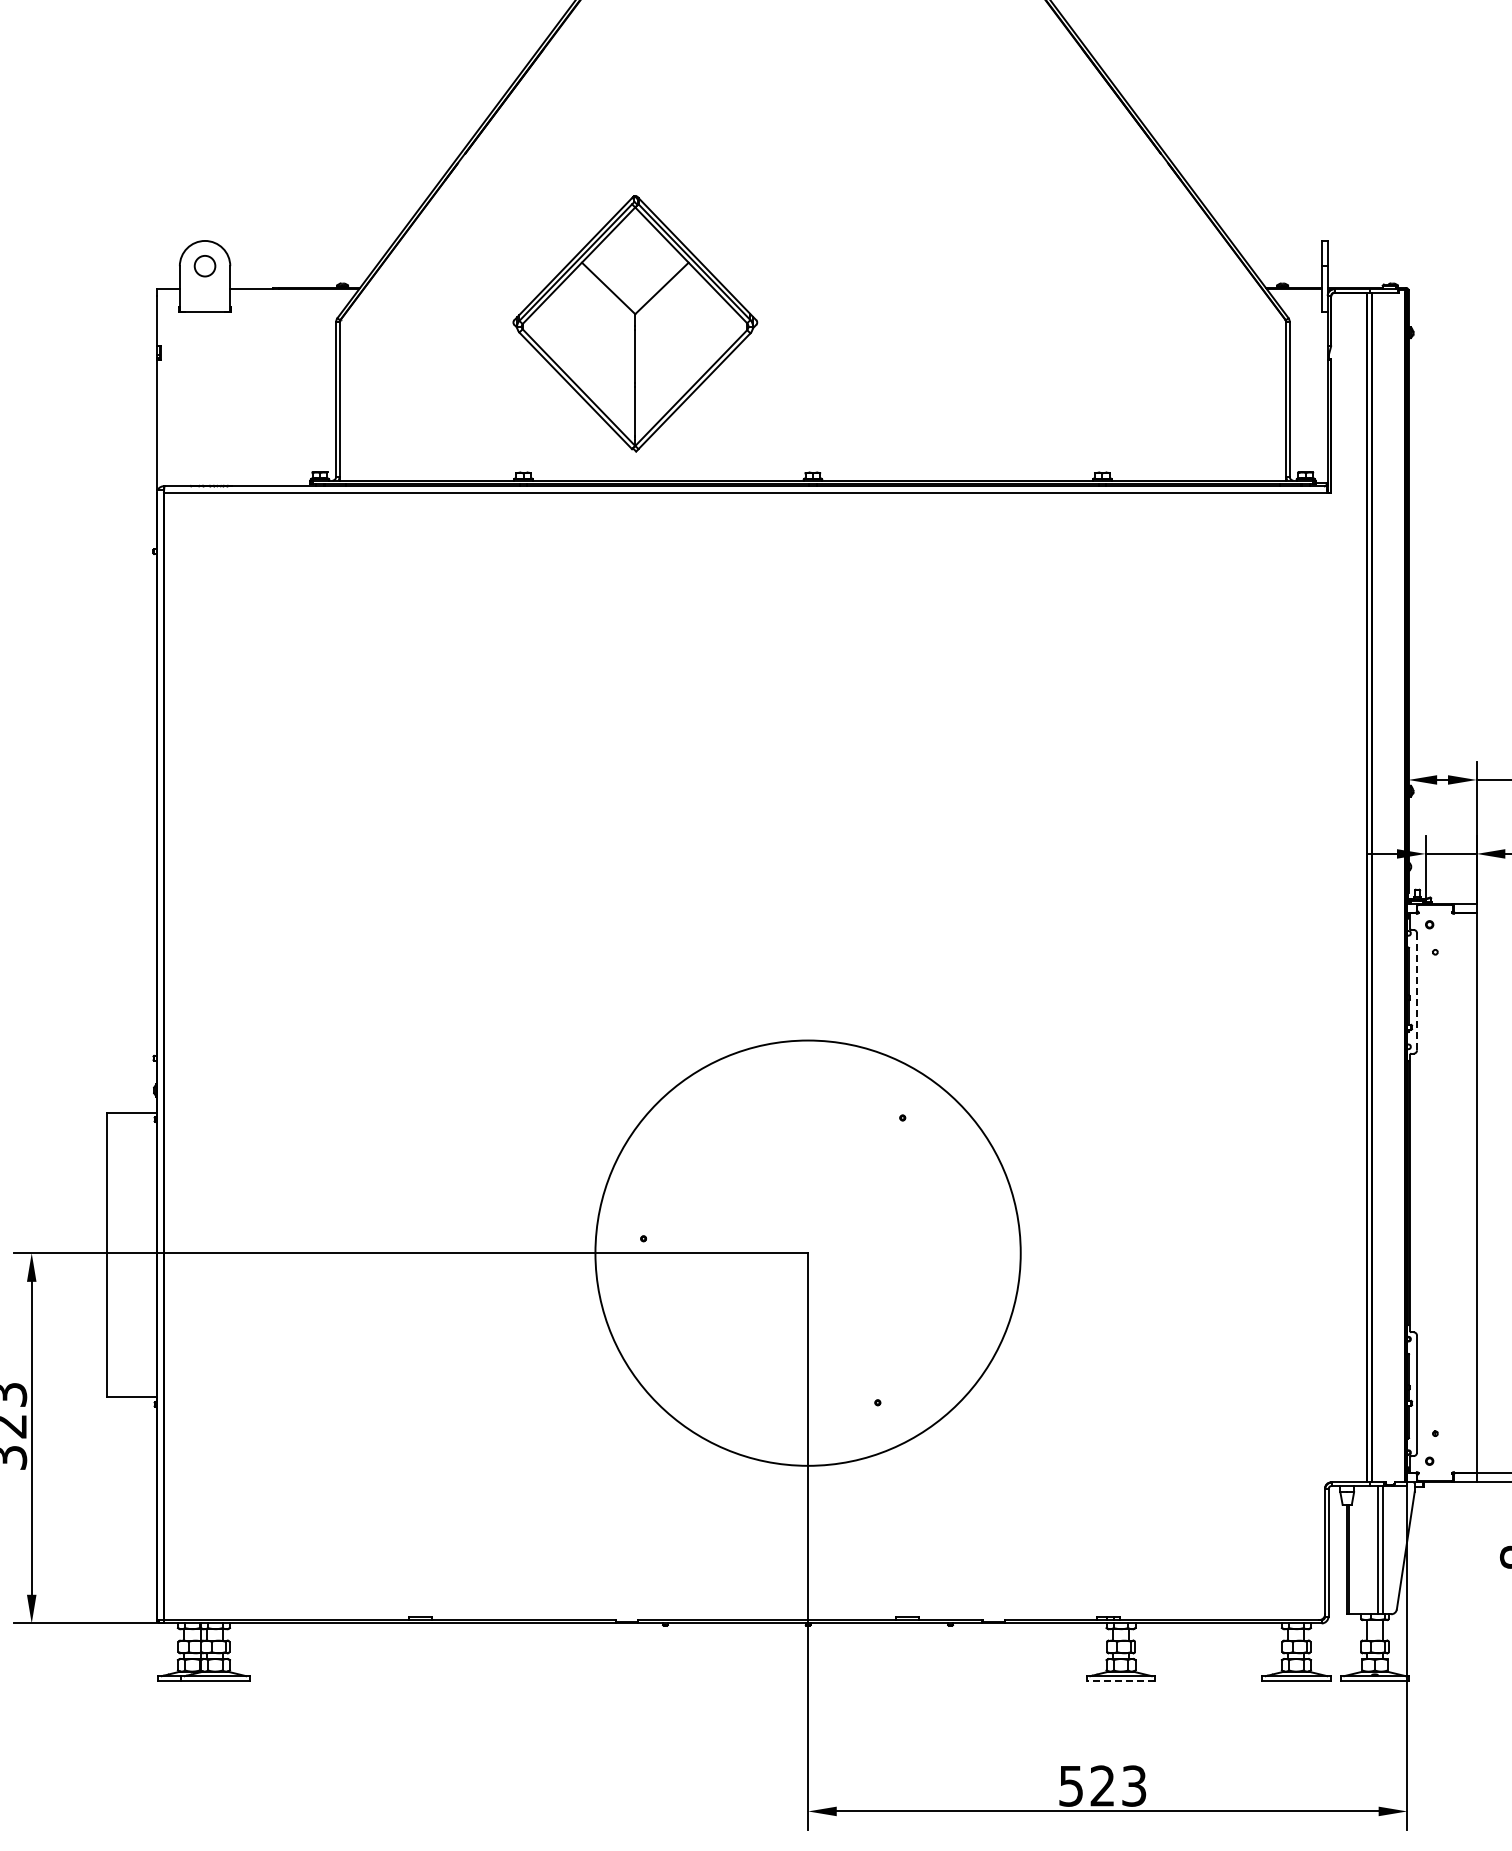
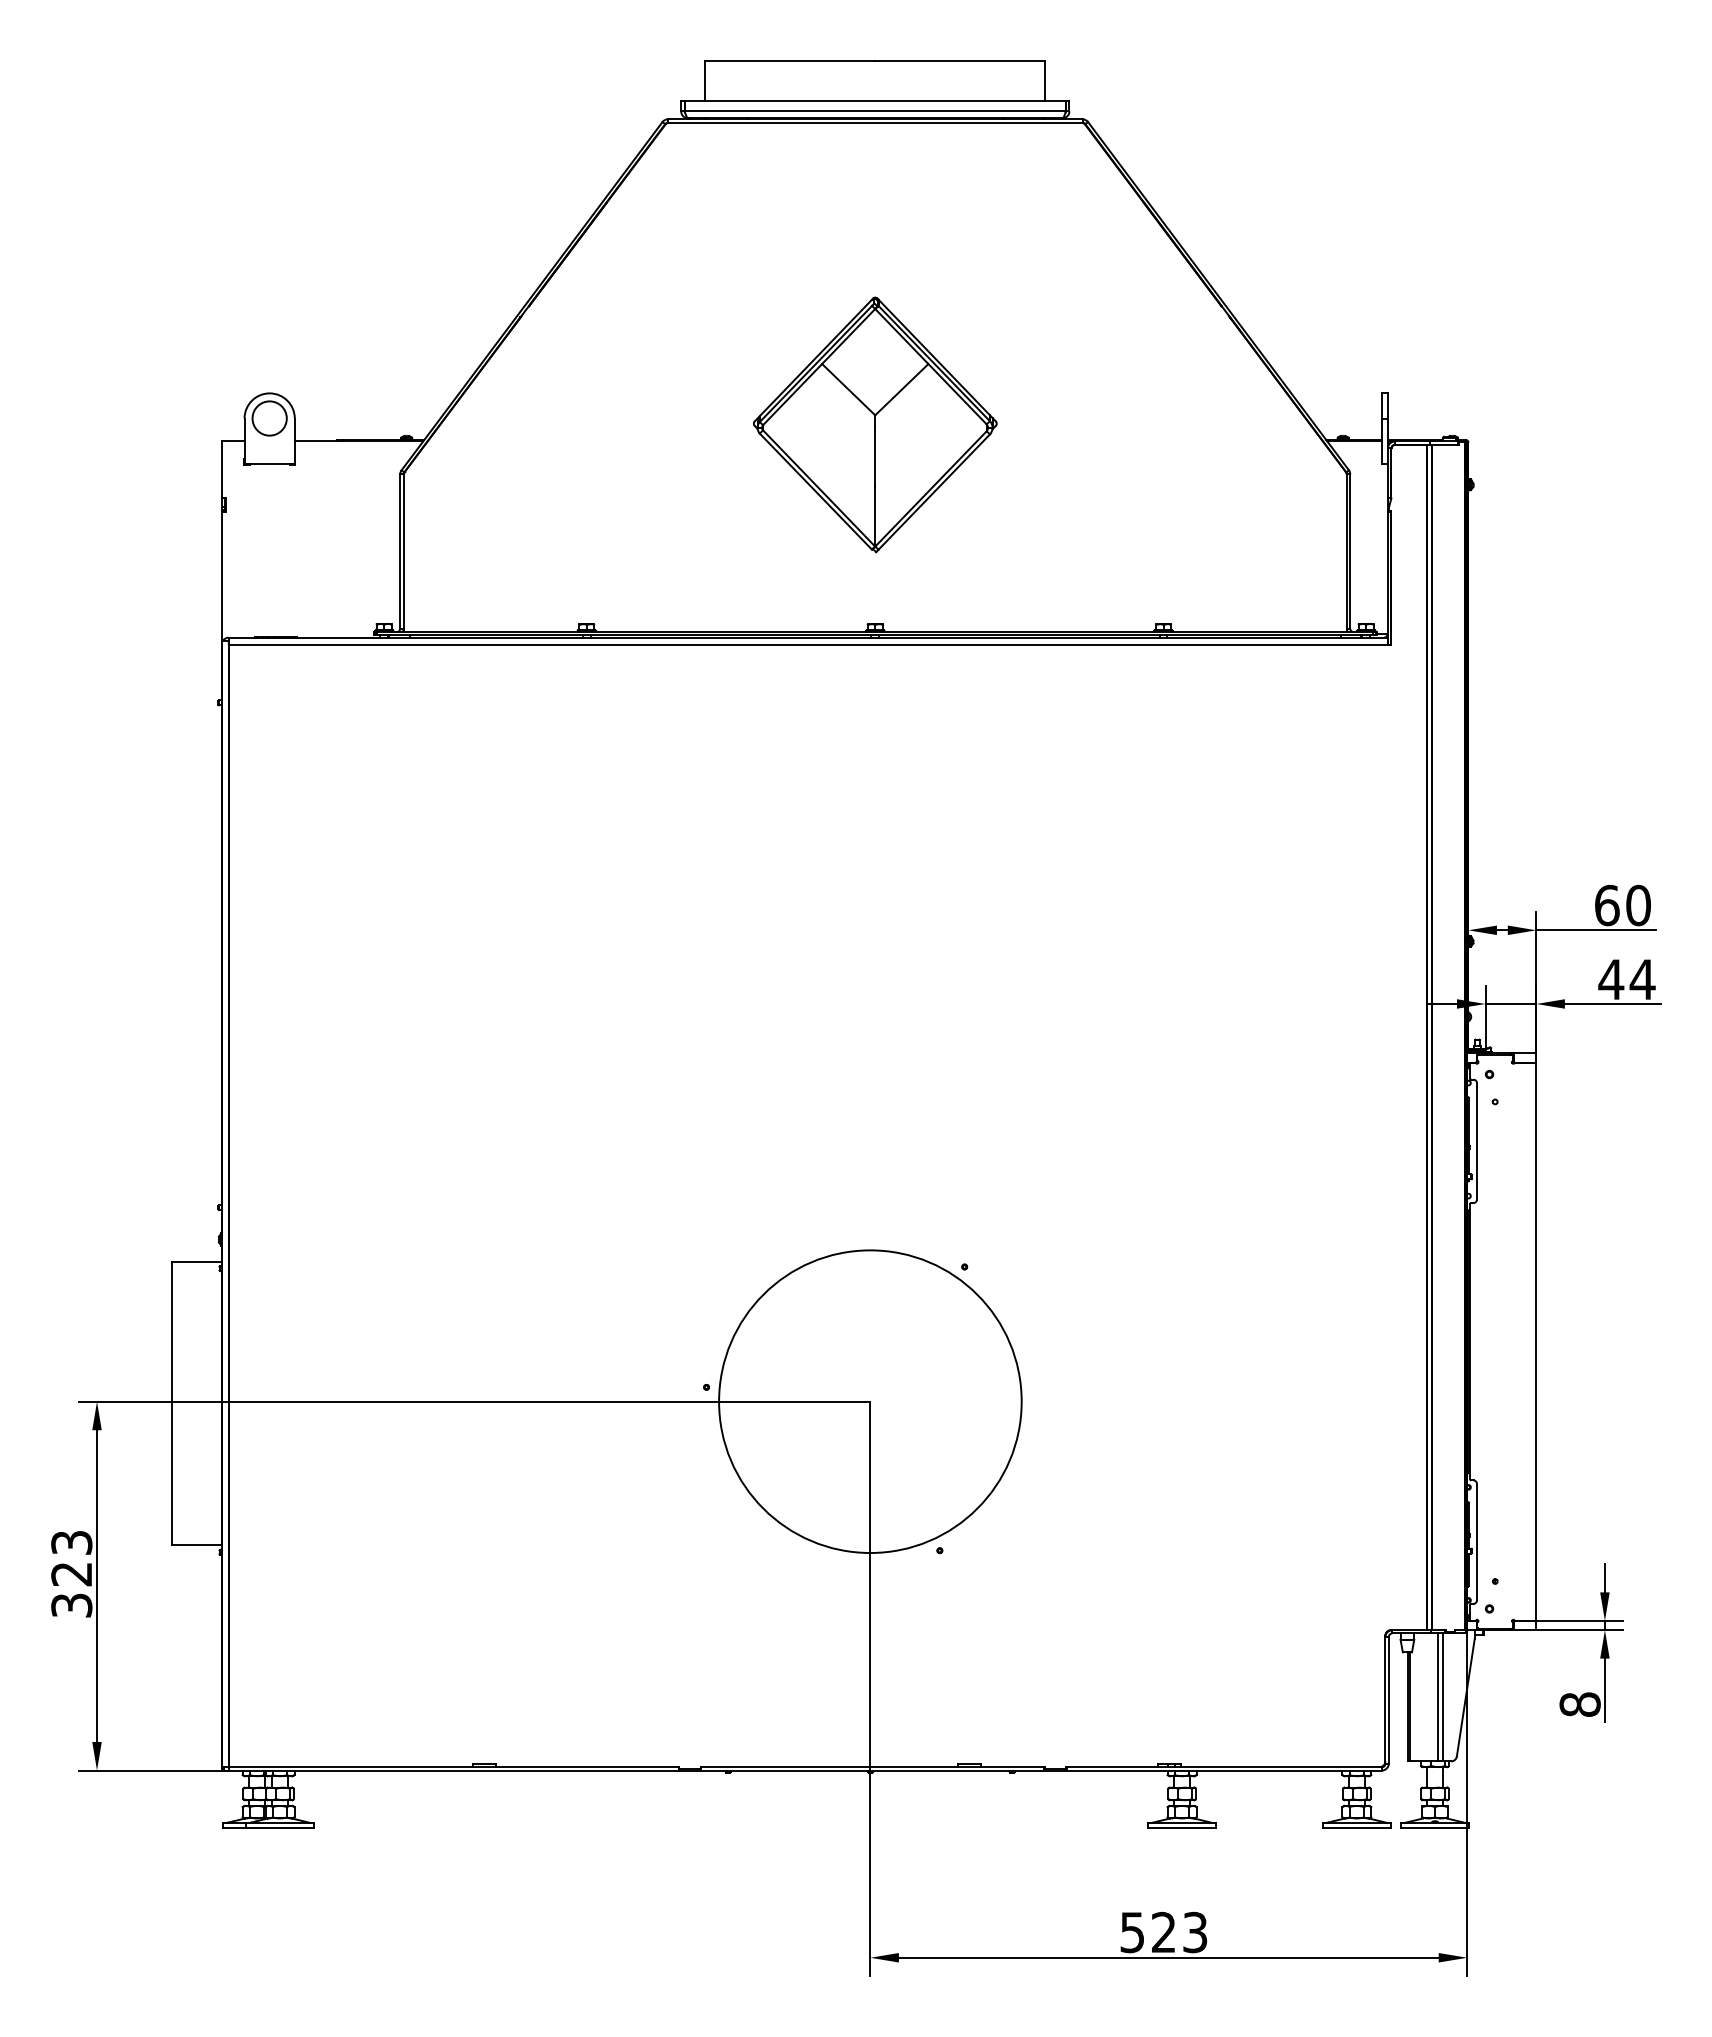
circle: (204, 266) -> (269, 418), size x1.67
part: (635, 323) -> (875, 424), moved
line: (1416, 990) -> (1476, 1140), dashed -> solid
circle: (808, 1253) -> (870, 1401), size x0.71
line: (1120, 1680) -> (1181, 1827), dashed -> solid

